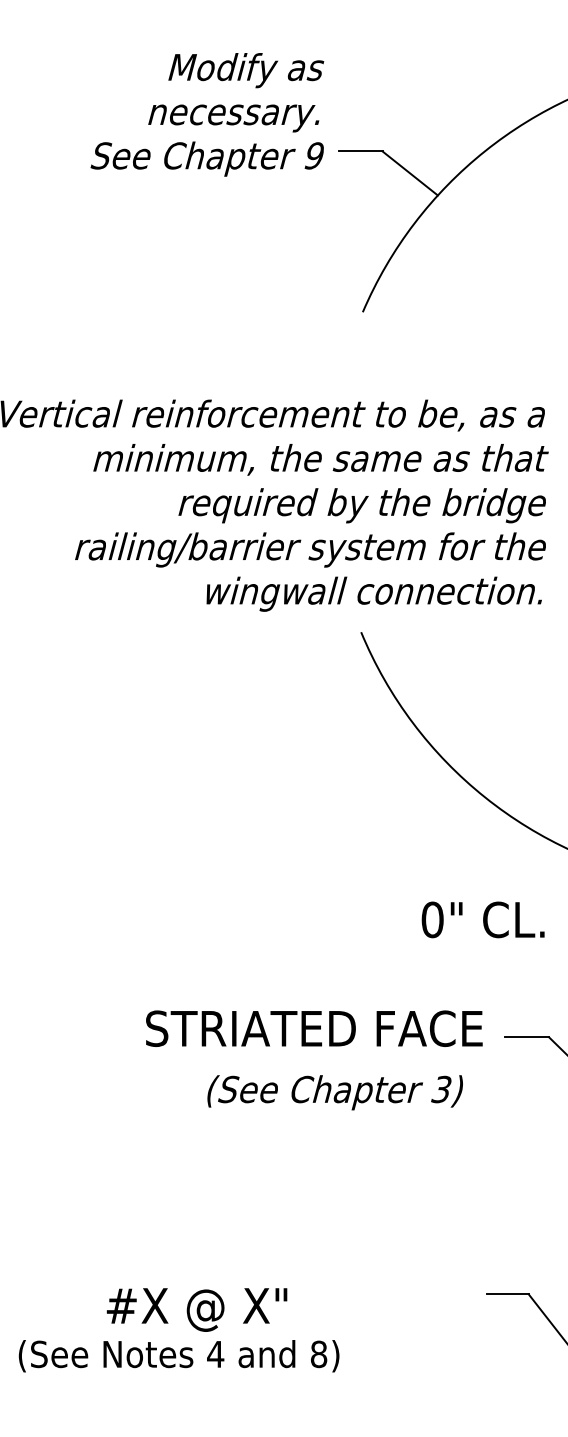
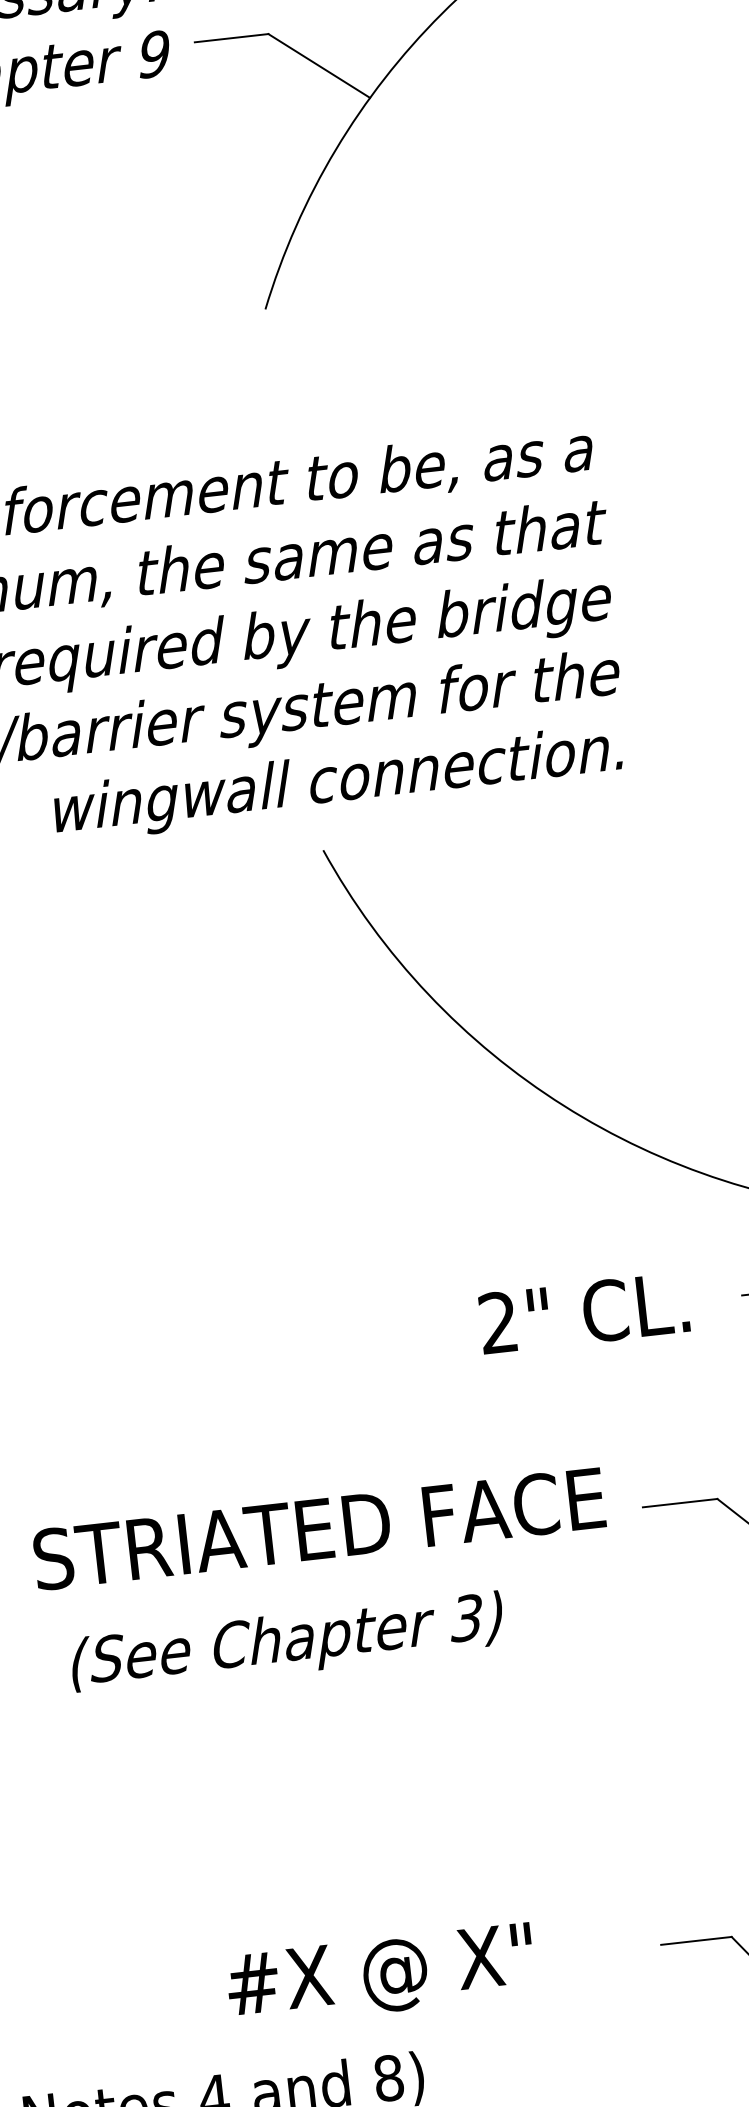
text: (432, 919) -> (498, 1322), 0" -> 2"
text: (334, 1092) -> (286, 1643), moved
text: (196, 1309) -> (379, 1975), moved

